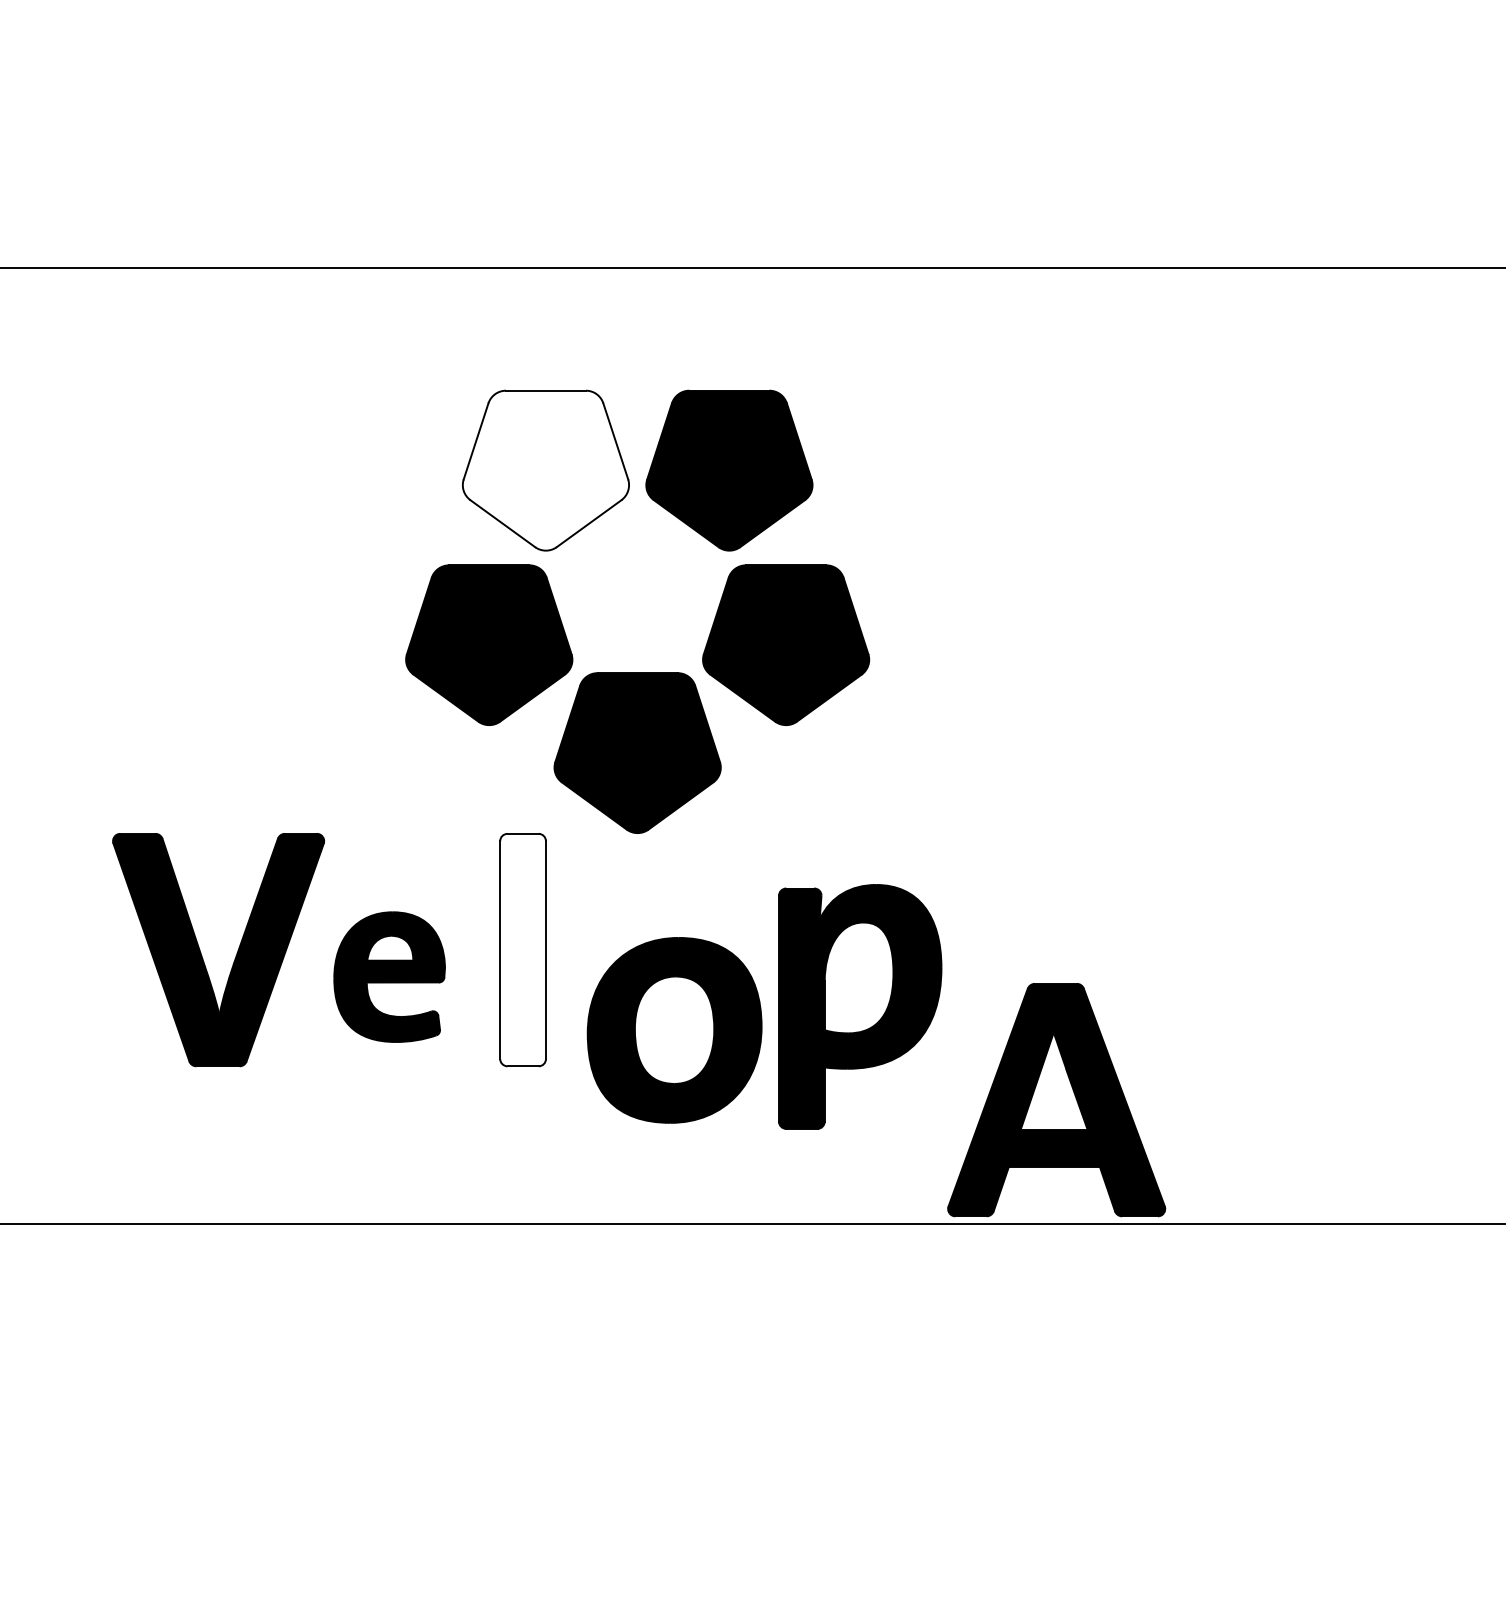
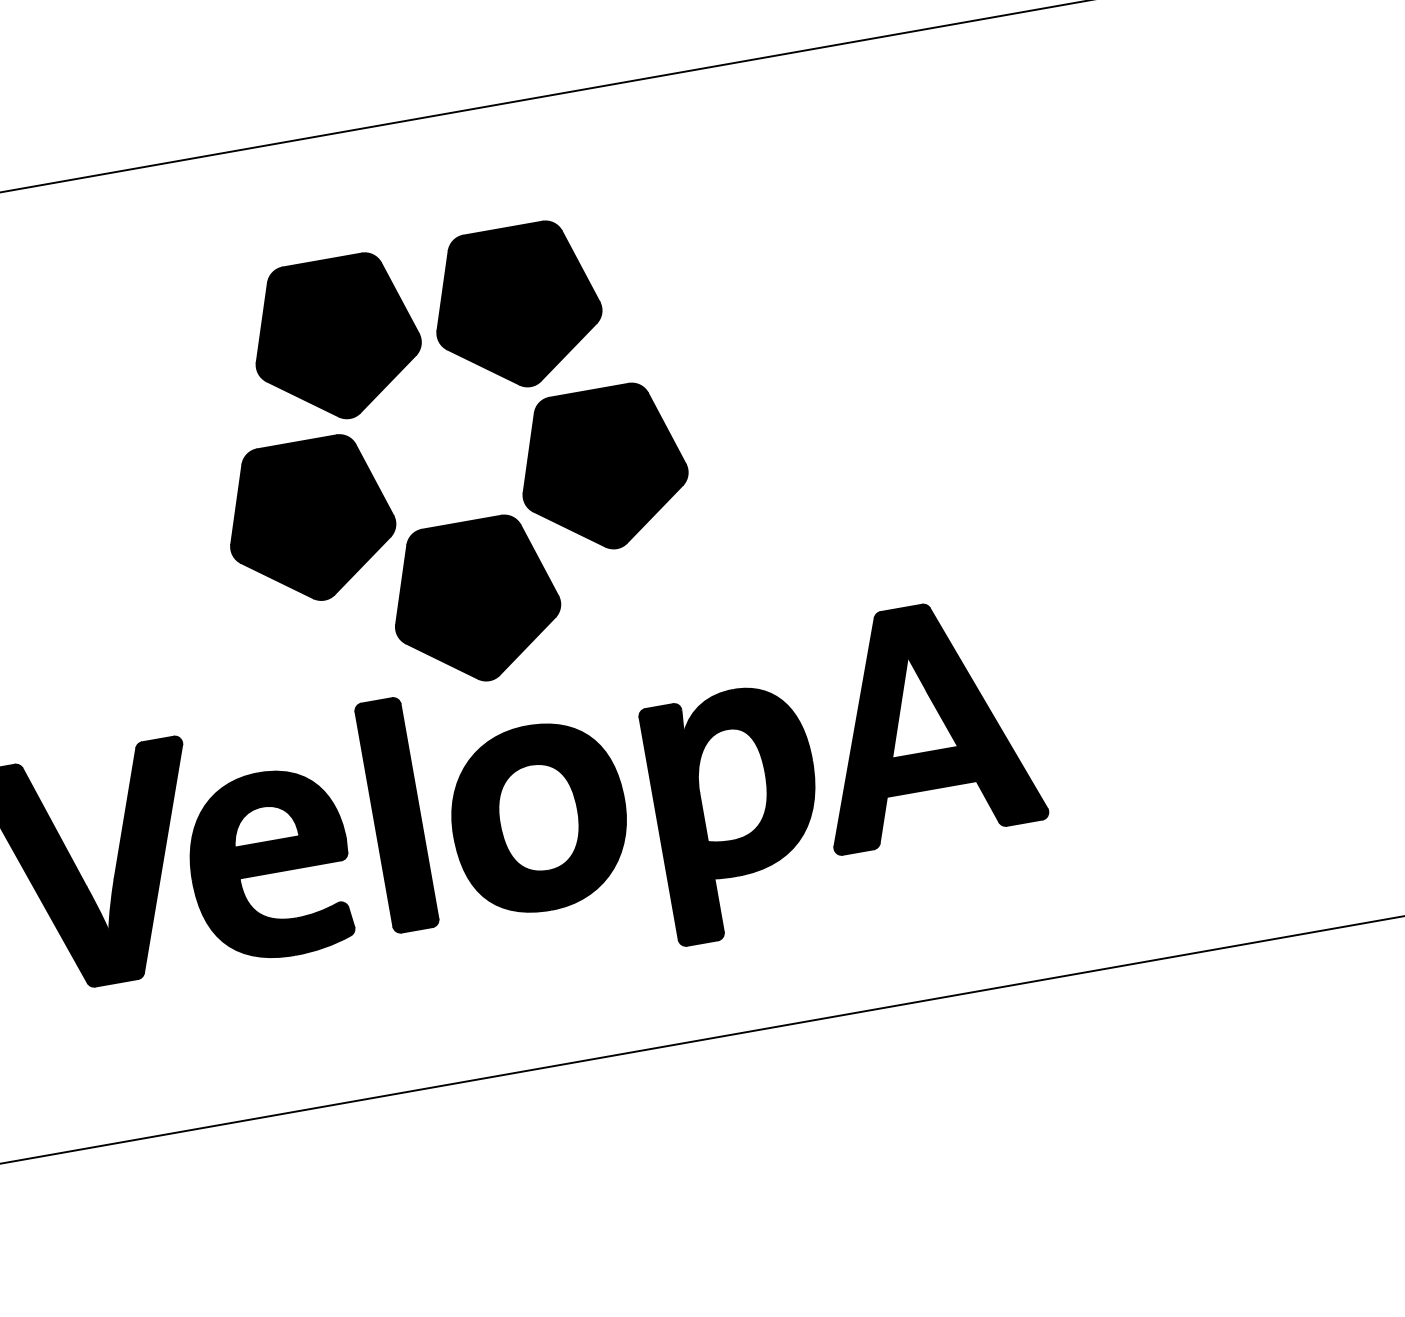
fill: (545, 470) -> (335, 339), added
fill: (522, 949) -> (396, 814), added
part: (389, 976) -> (269, 864), size x1.43
part: (674, 1030) -> (539, 818), moved
part: (1056, 1100) -> (922, 723), moved

